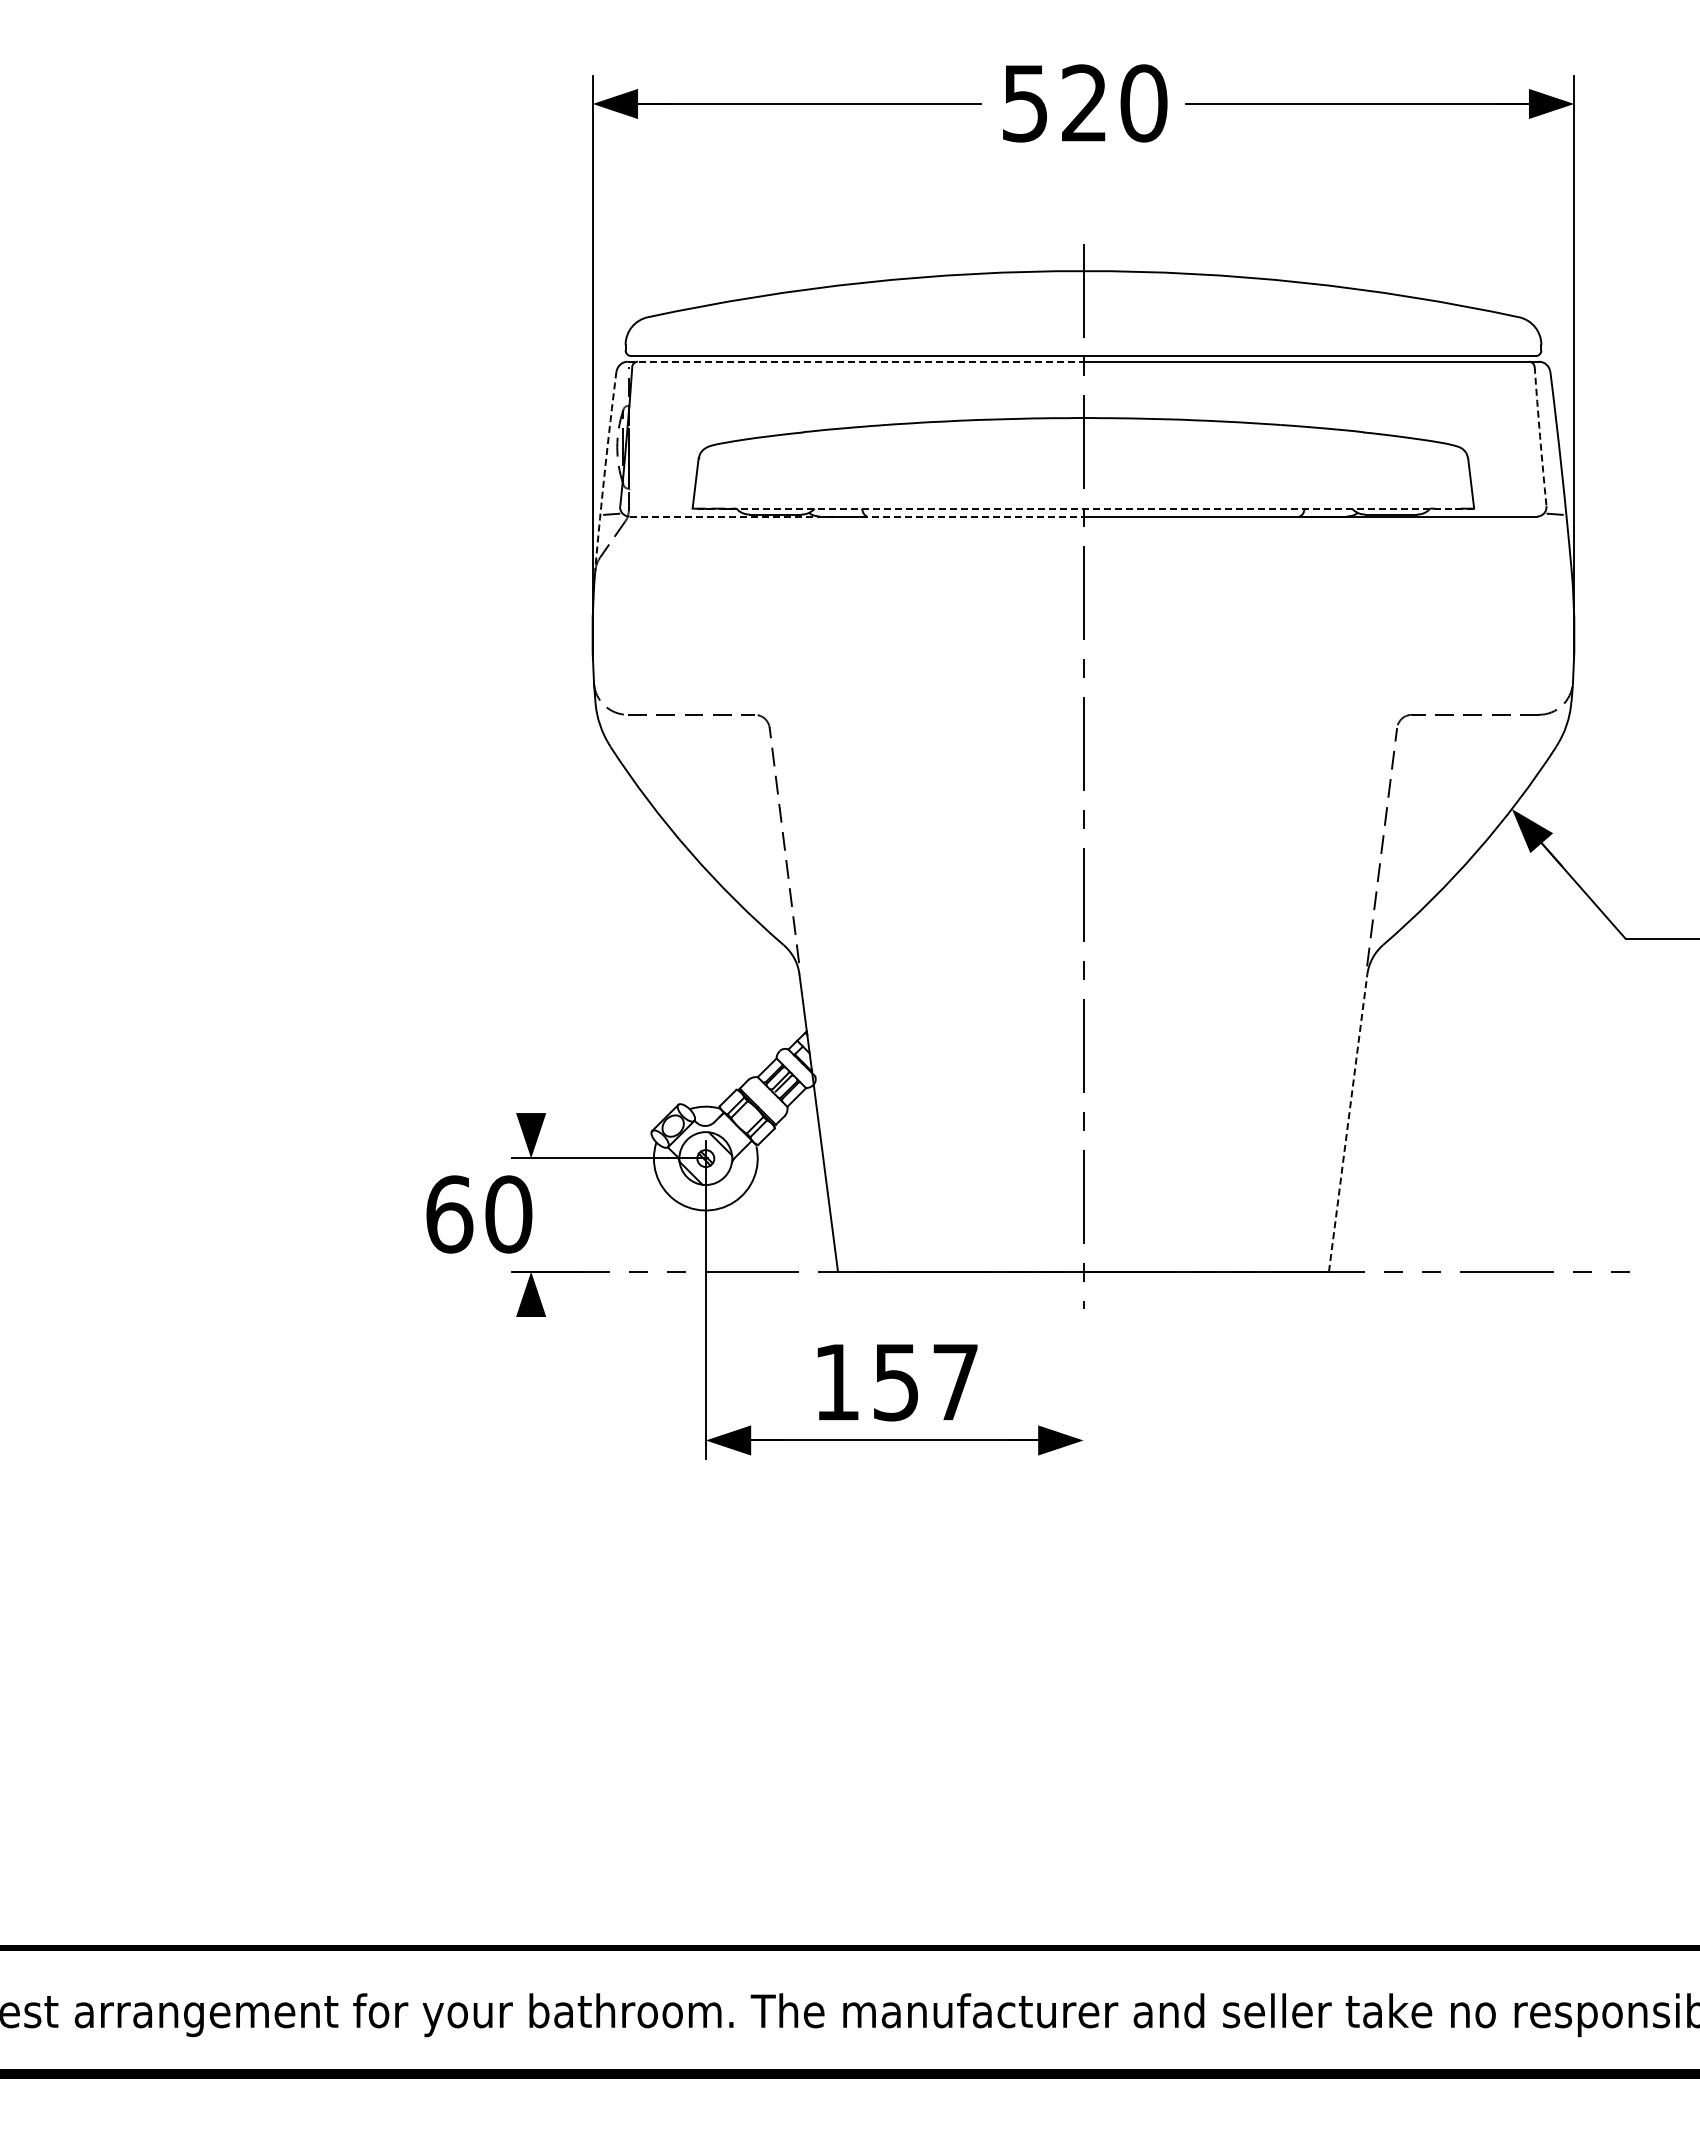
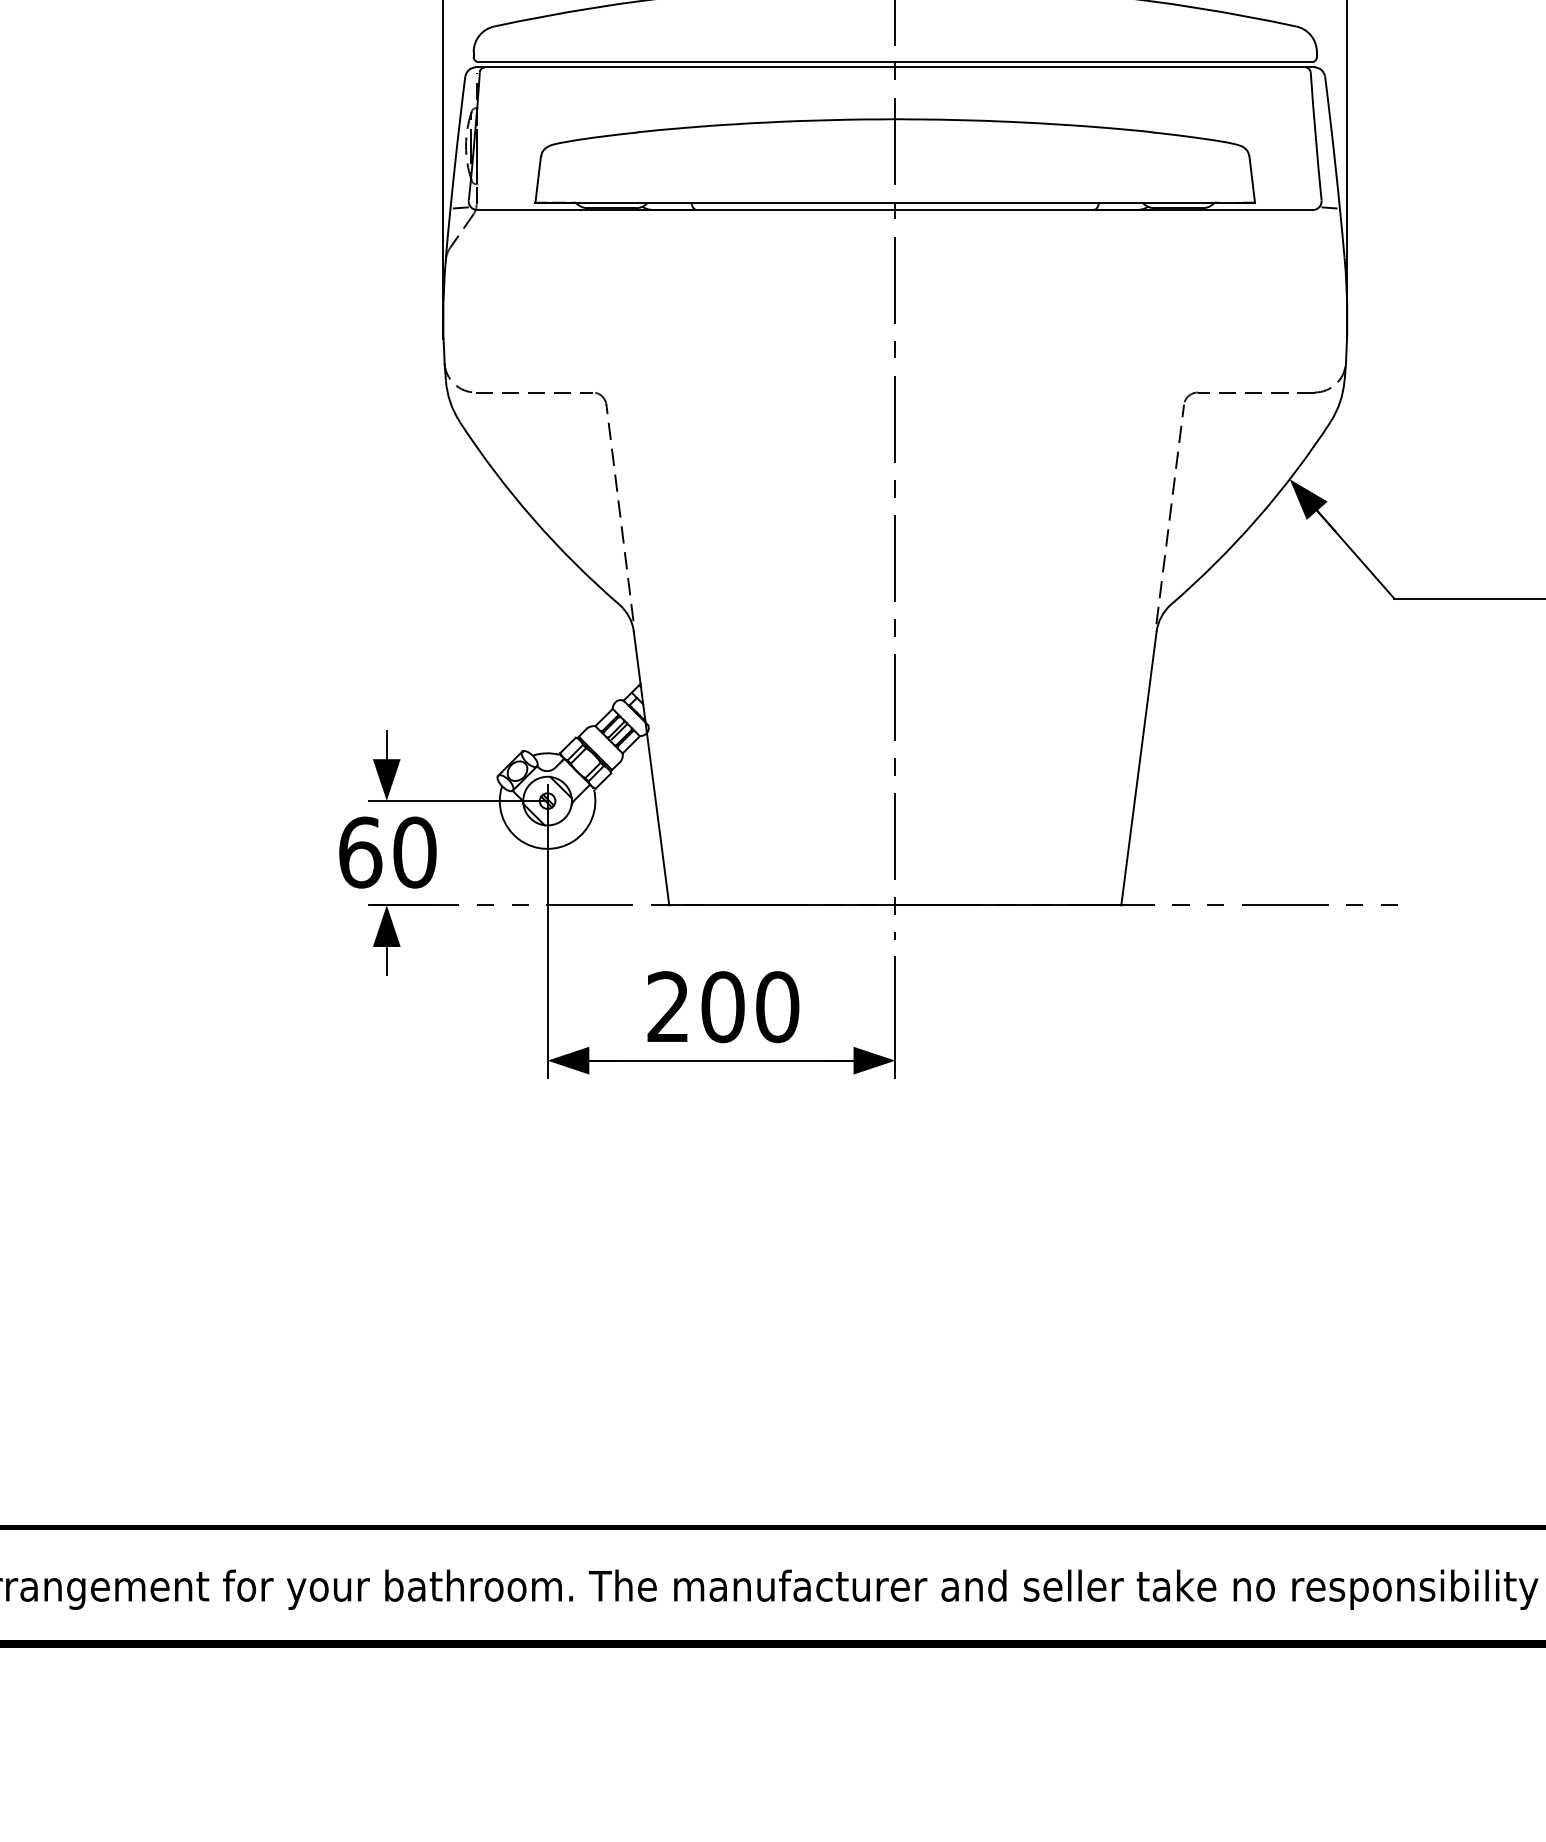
line: (855, 361) -> (685, 67), dashed -> solid
arc: (1540, 436) -> (1316, 136), dashed -> solid
arc: (605, 469) -> (455, 166), dashed -> solid
line: (1083, 508) -> (895, 202), dashed -> solid
line: (856, 516) -> (686, 209), dashed -> solid
line: (531, 1097) -> (387, 744), added
line: (1348, 1123) -> (1139, 768), dashed -> solid
text: (479, 1214) -> (388, 852), moved
line: (531, 1332) -> (387, 961), added
text: (896, 1382) -> (723, 1007), 157 -> 200
line: (1083, 1393) -> (895, 1017), added

